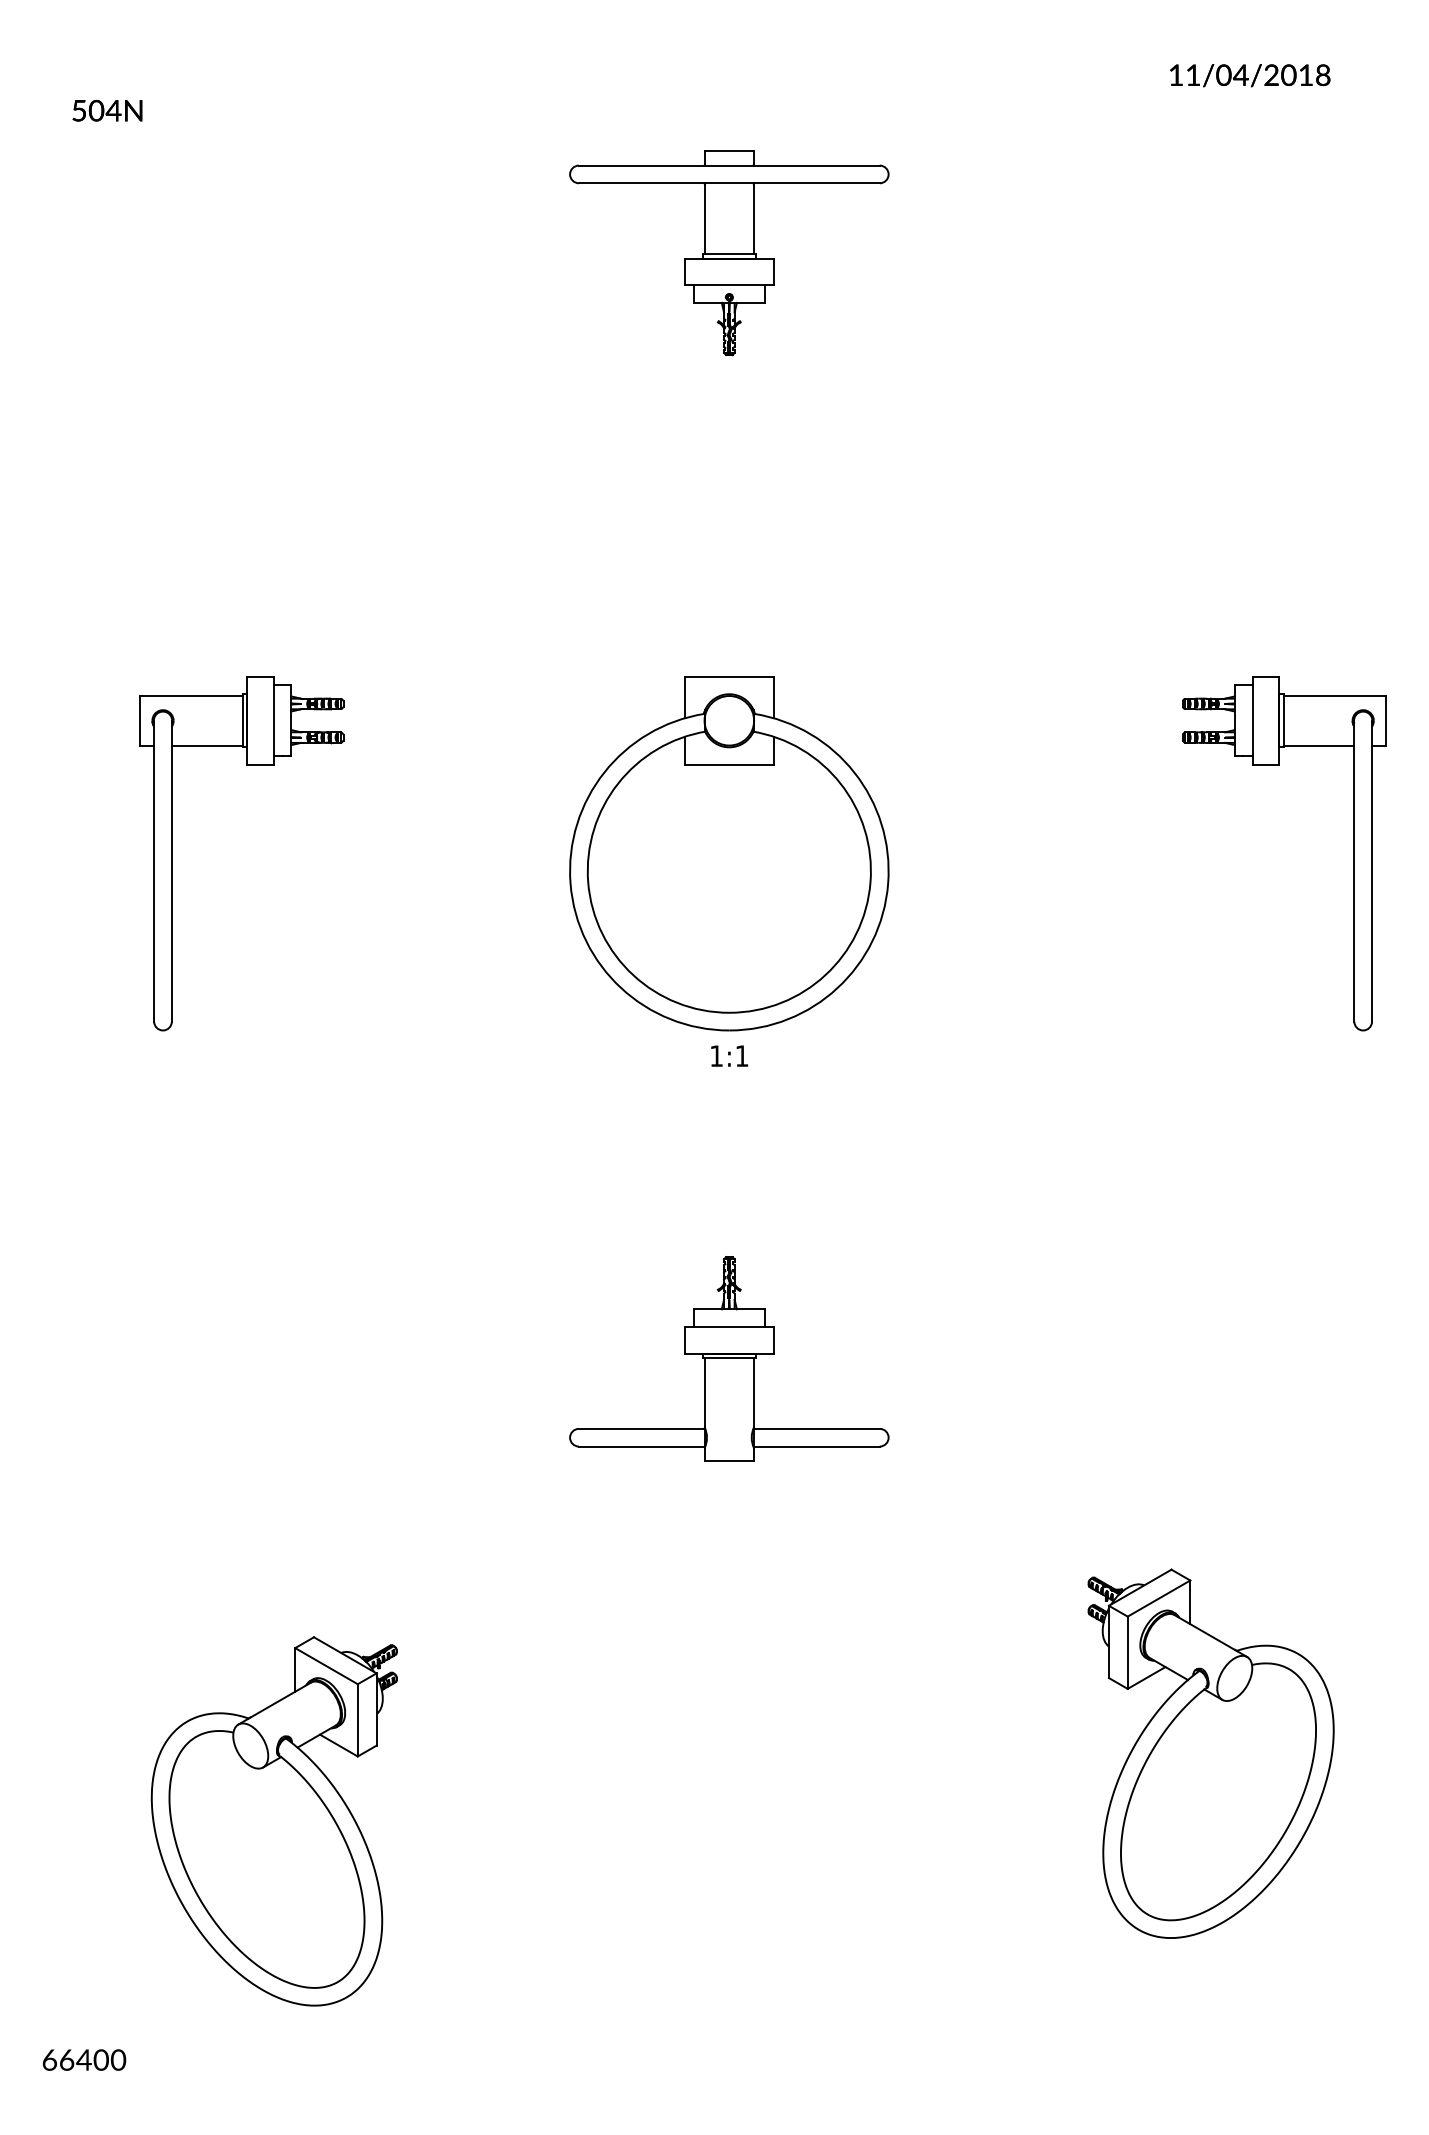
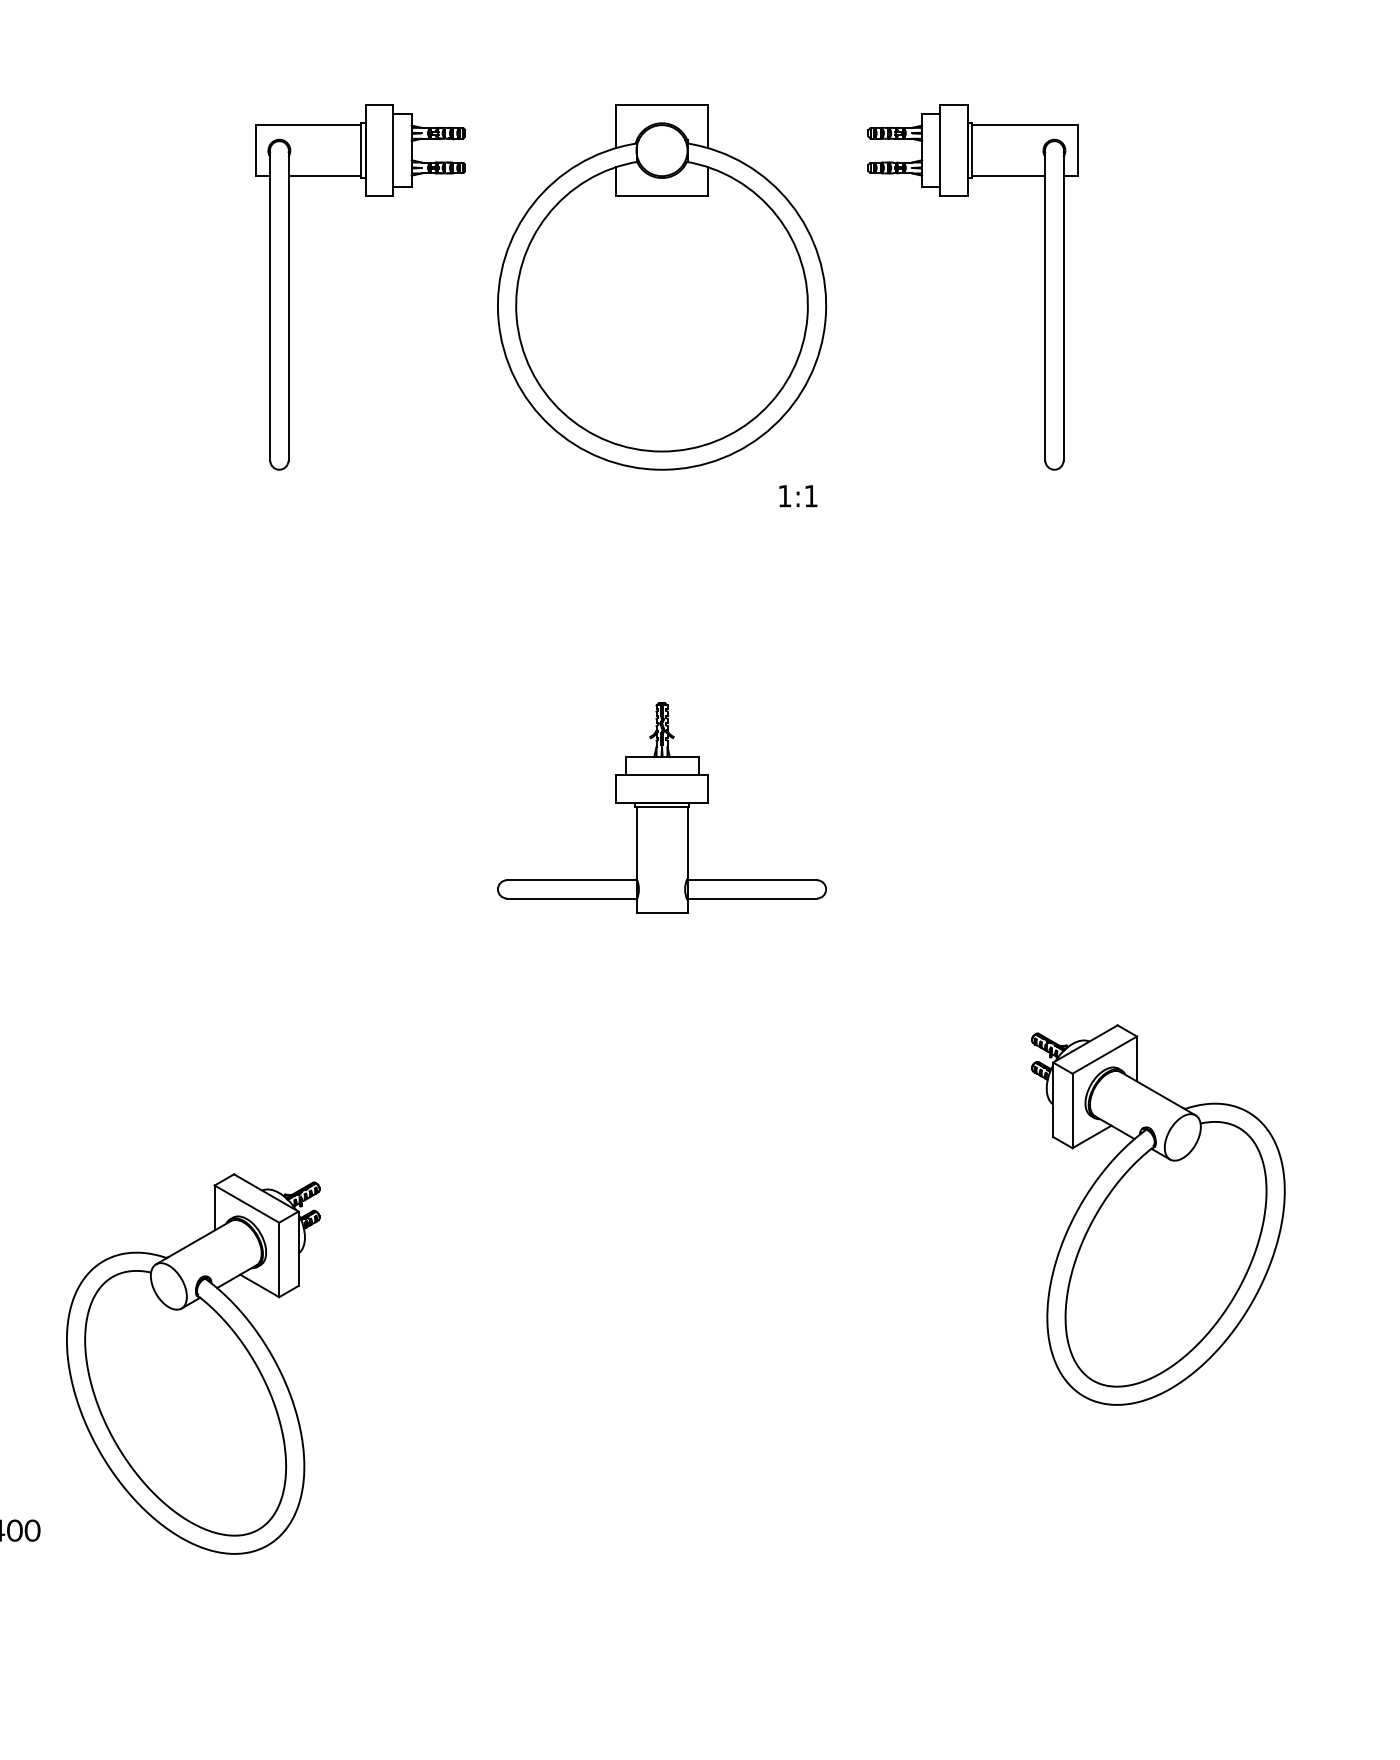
part: (172, 853) -> (289, 287), moved
part: (1353, 853) -> (1044, 287), moved
text: (729, 1055) -> (798, 495), moved
part: (273, 1821) -> (192, 1364), moved

